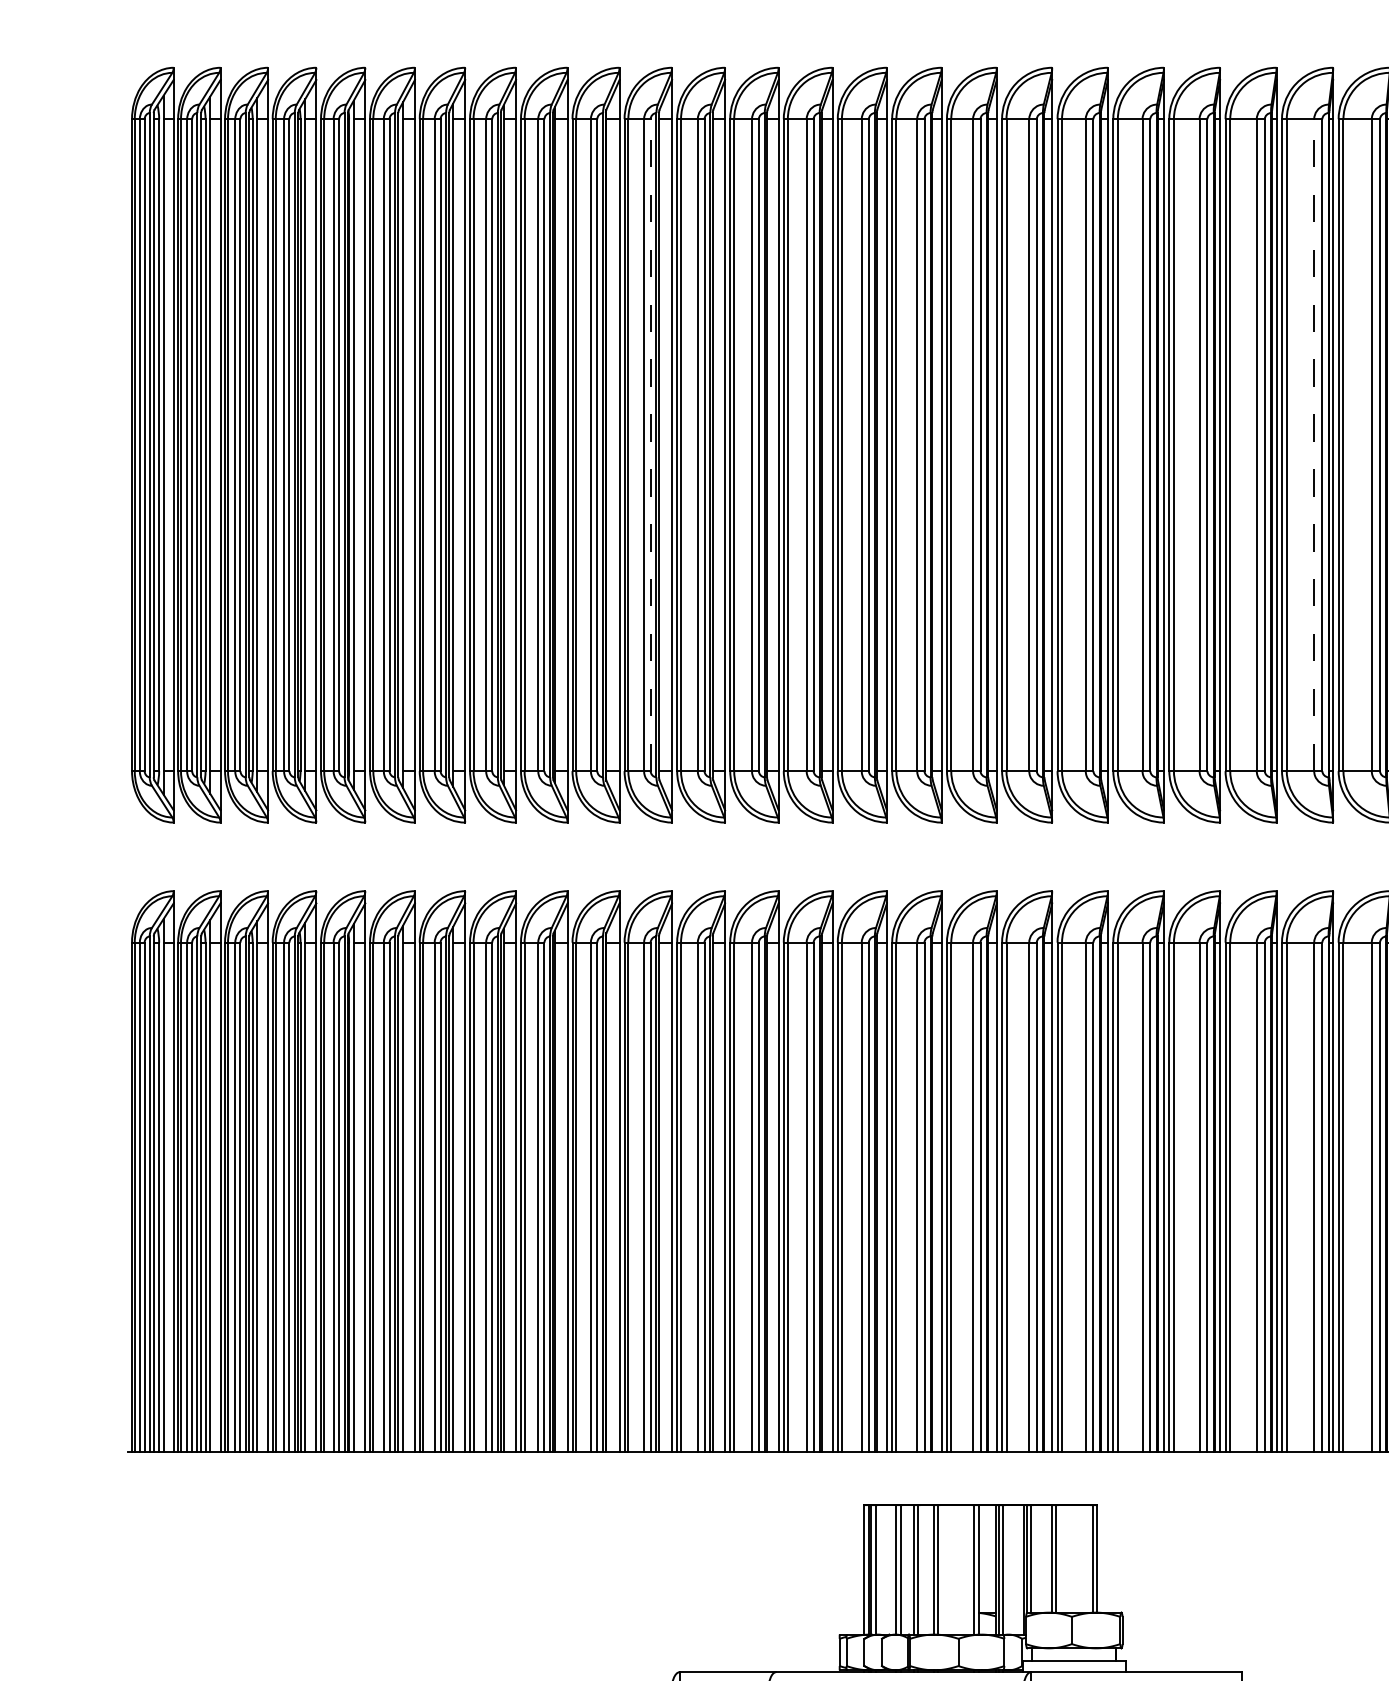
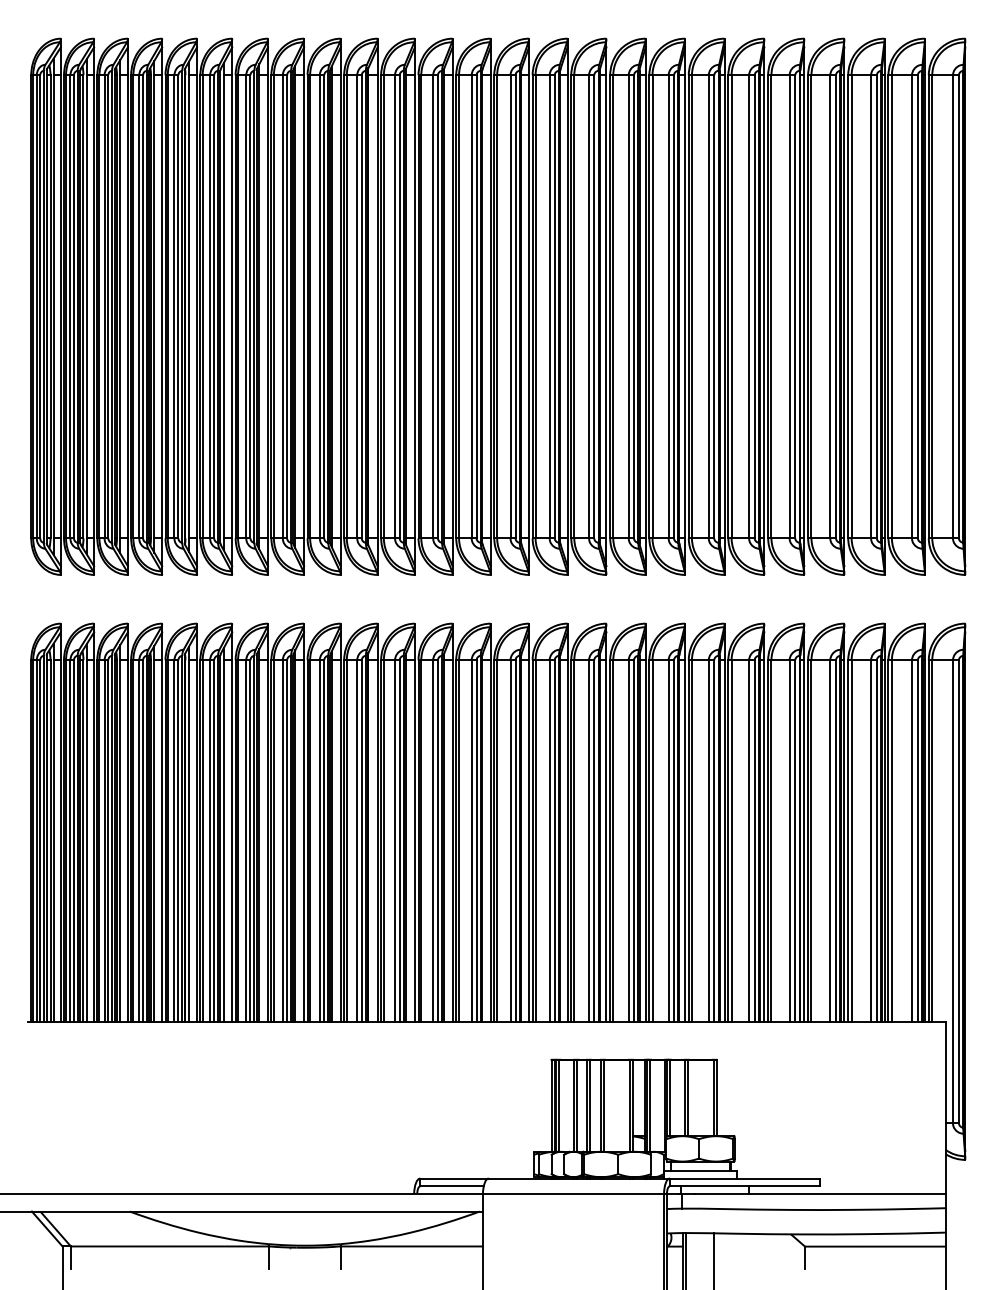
line: (650, 444) -> (399, 306), dashed -> solid
line: (1314, 444) -> (871, 306), dashed -> solid

